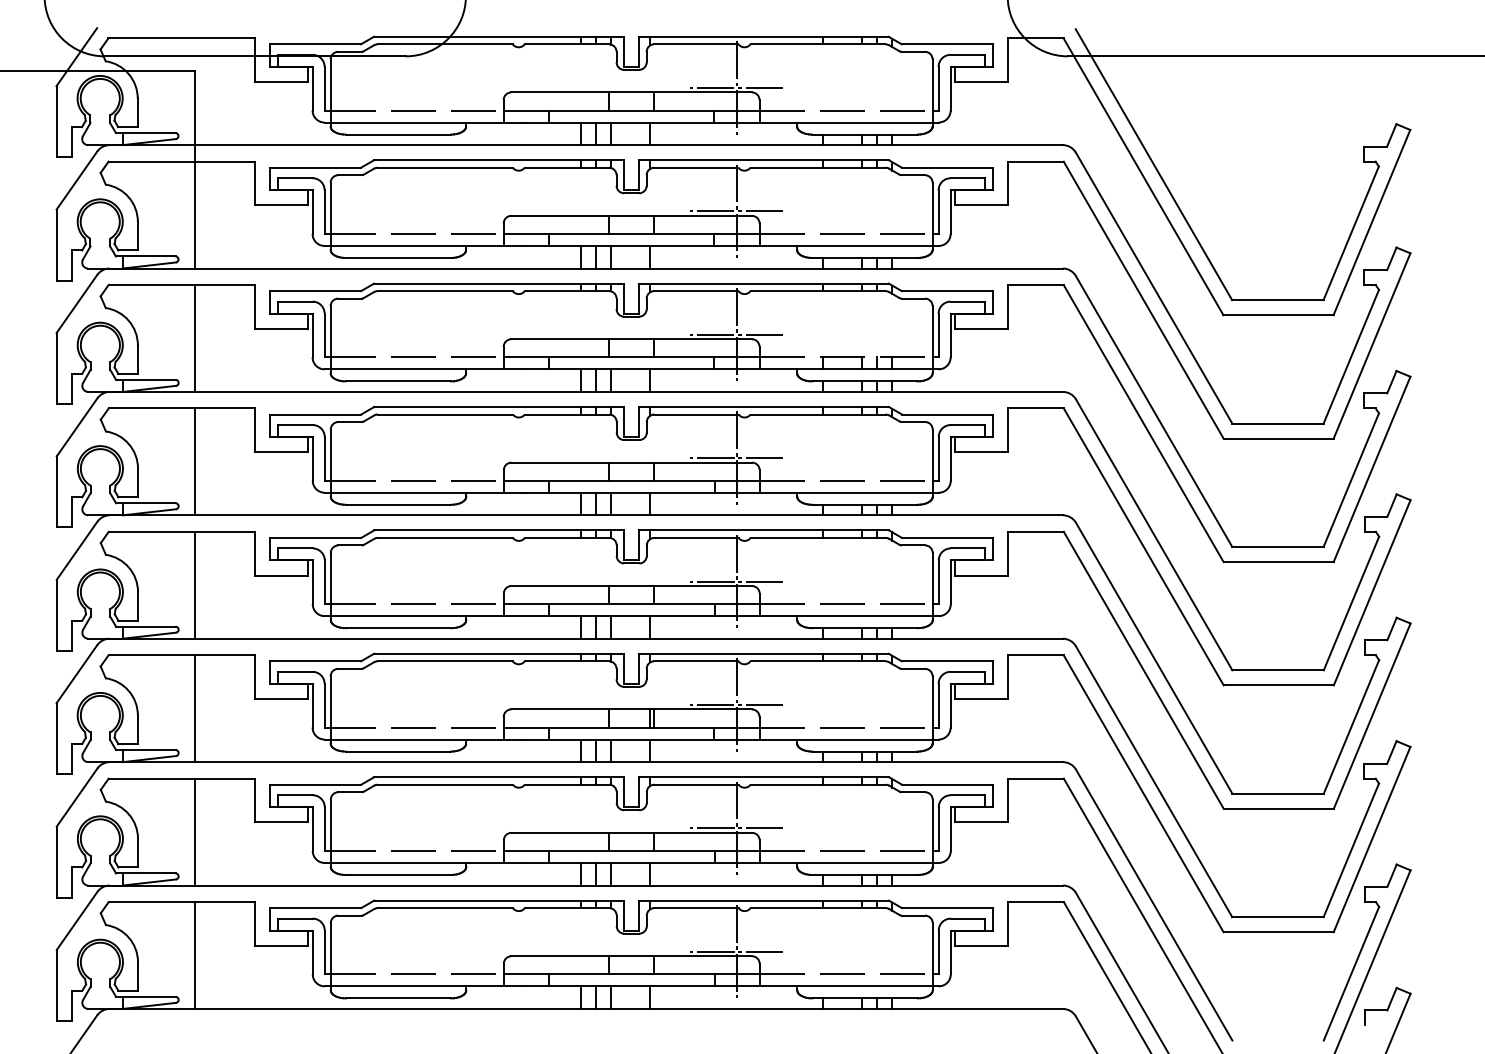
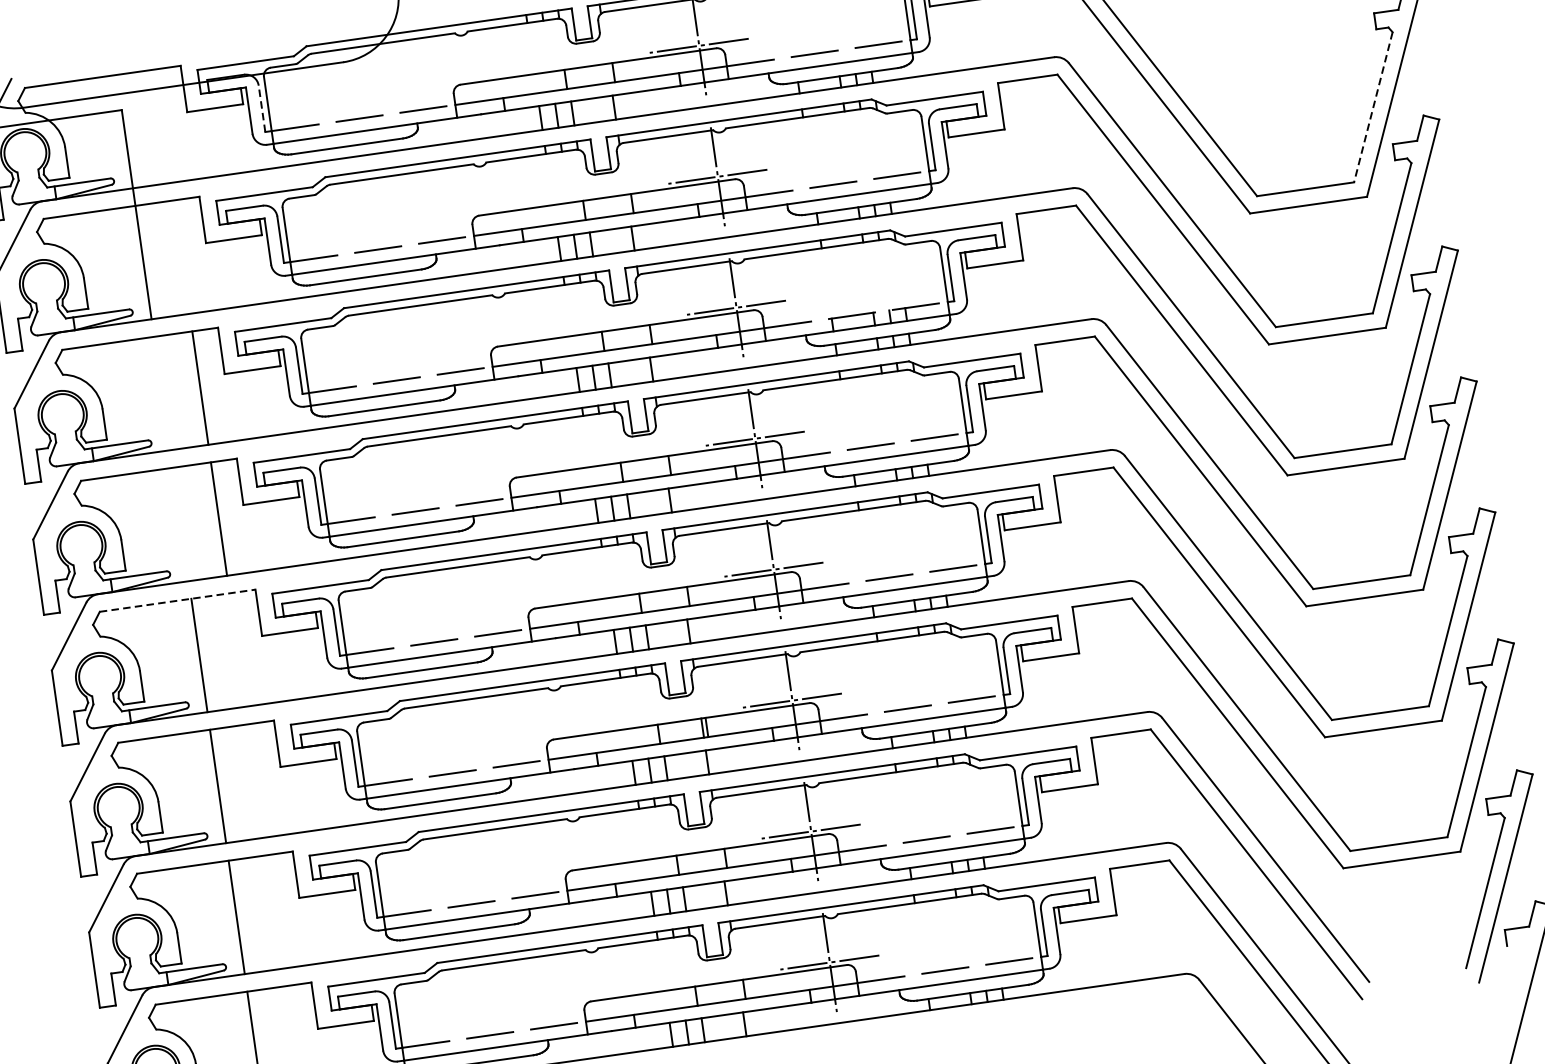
line: (324, 88) -> (261, 108), solid -> dashed
line: (1351, 233) -> (1373, 107), solid -> dashed
line: (194, 338) -> (199, 388), moved
line: (194, 461) -> (218, 518), moved
line: (182, 531) -> (178, 600), solid -> dashed

